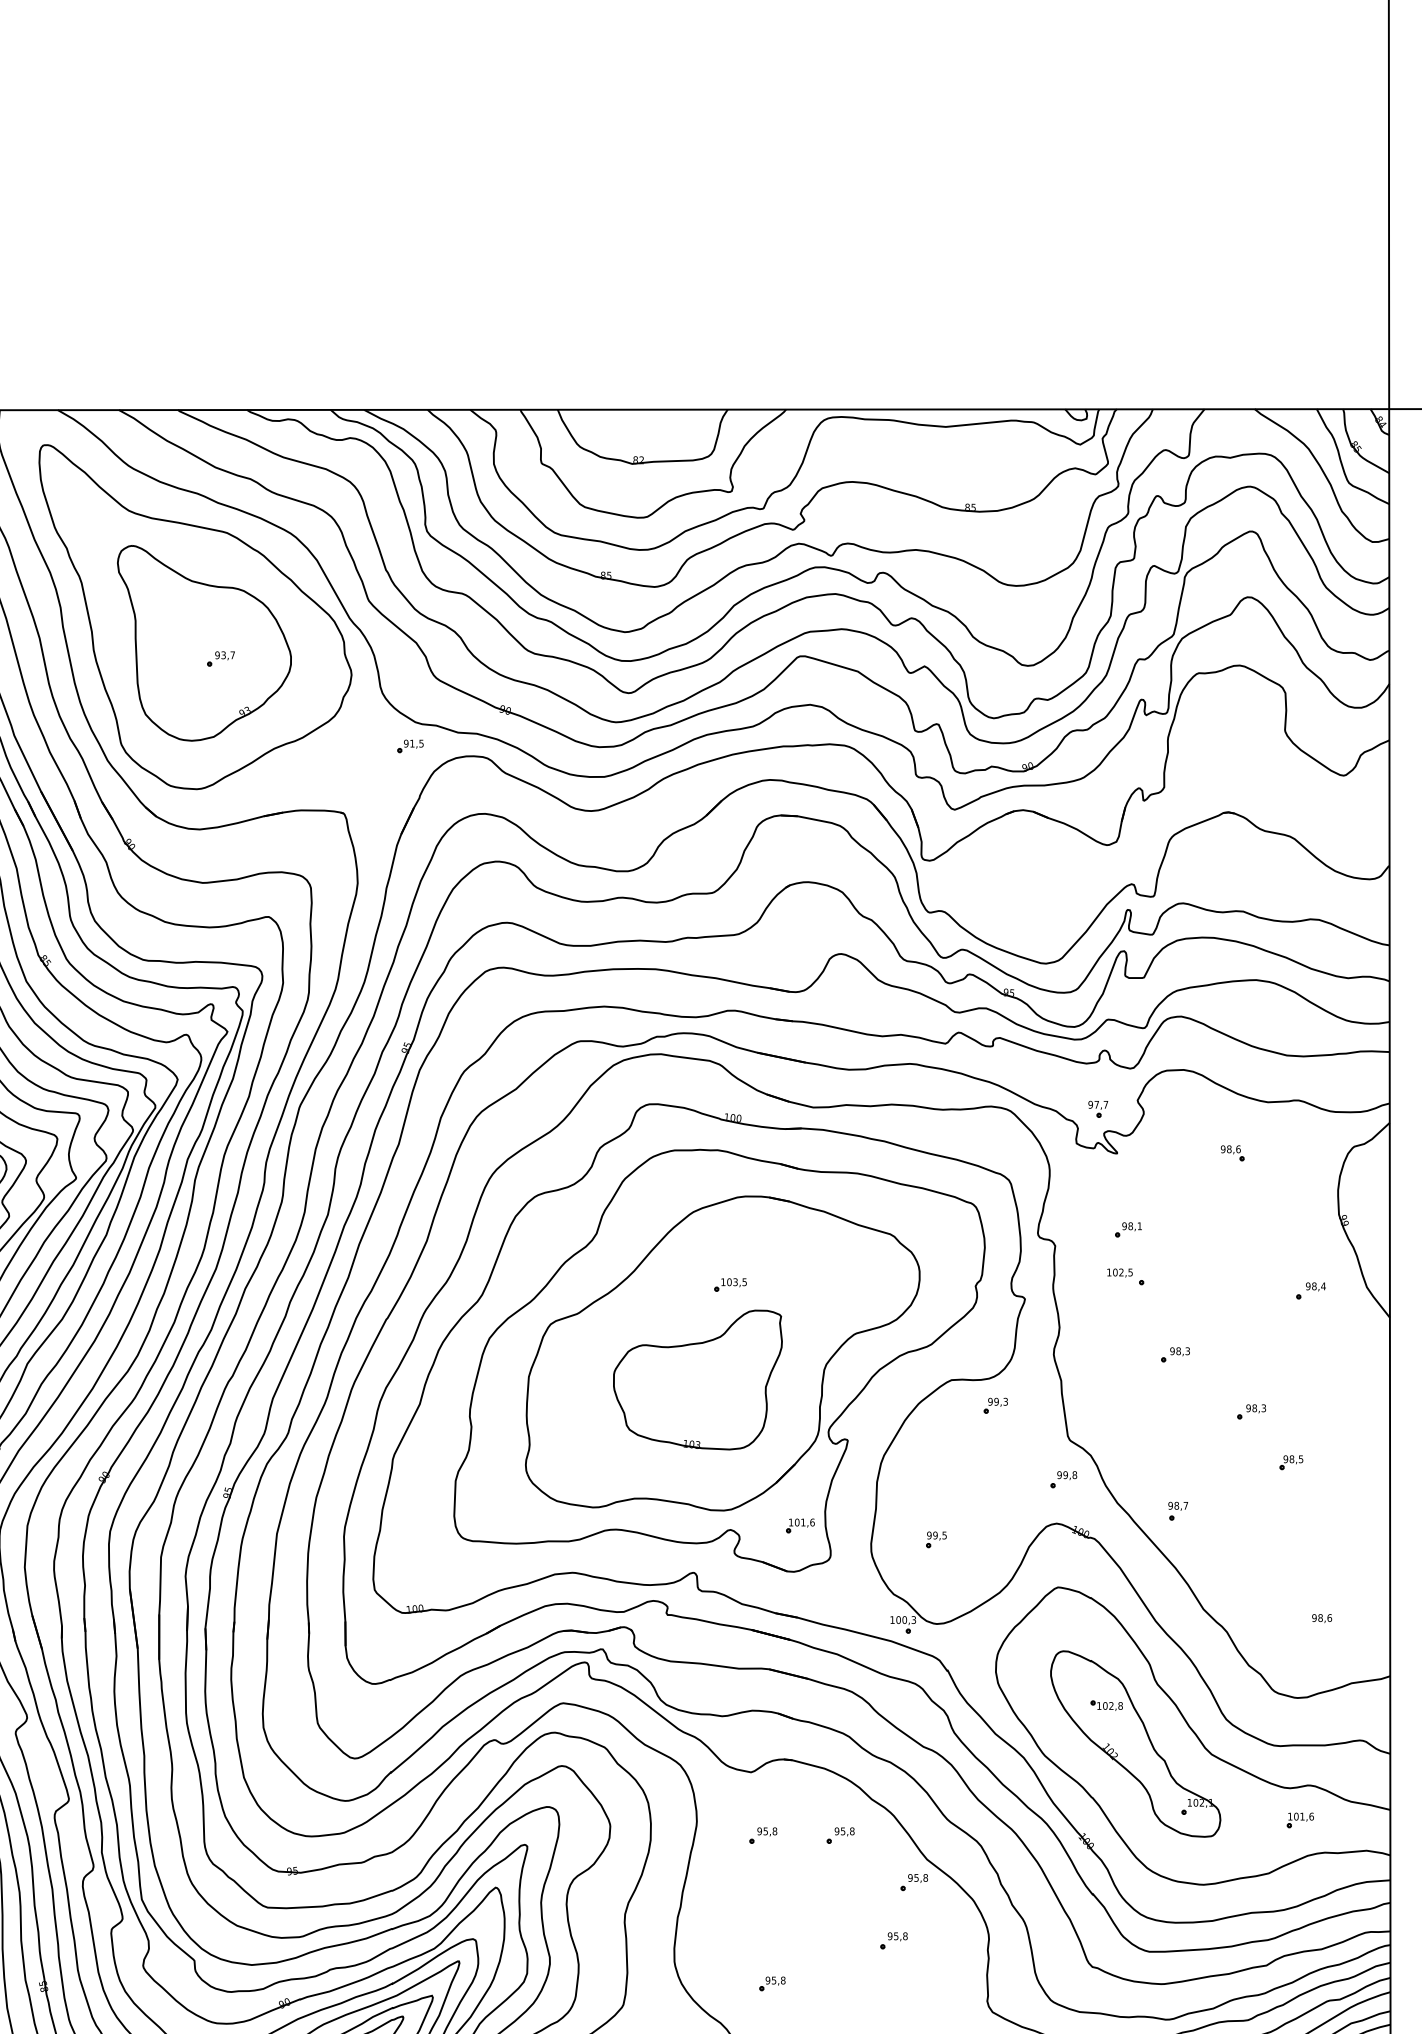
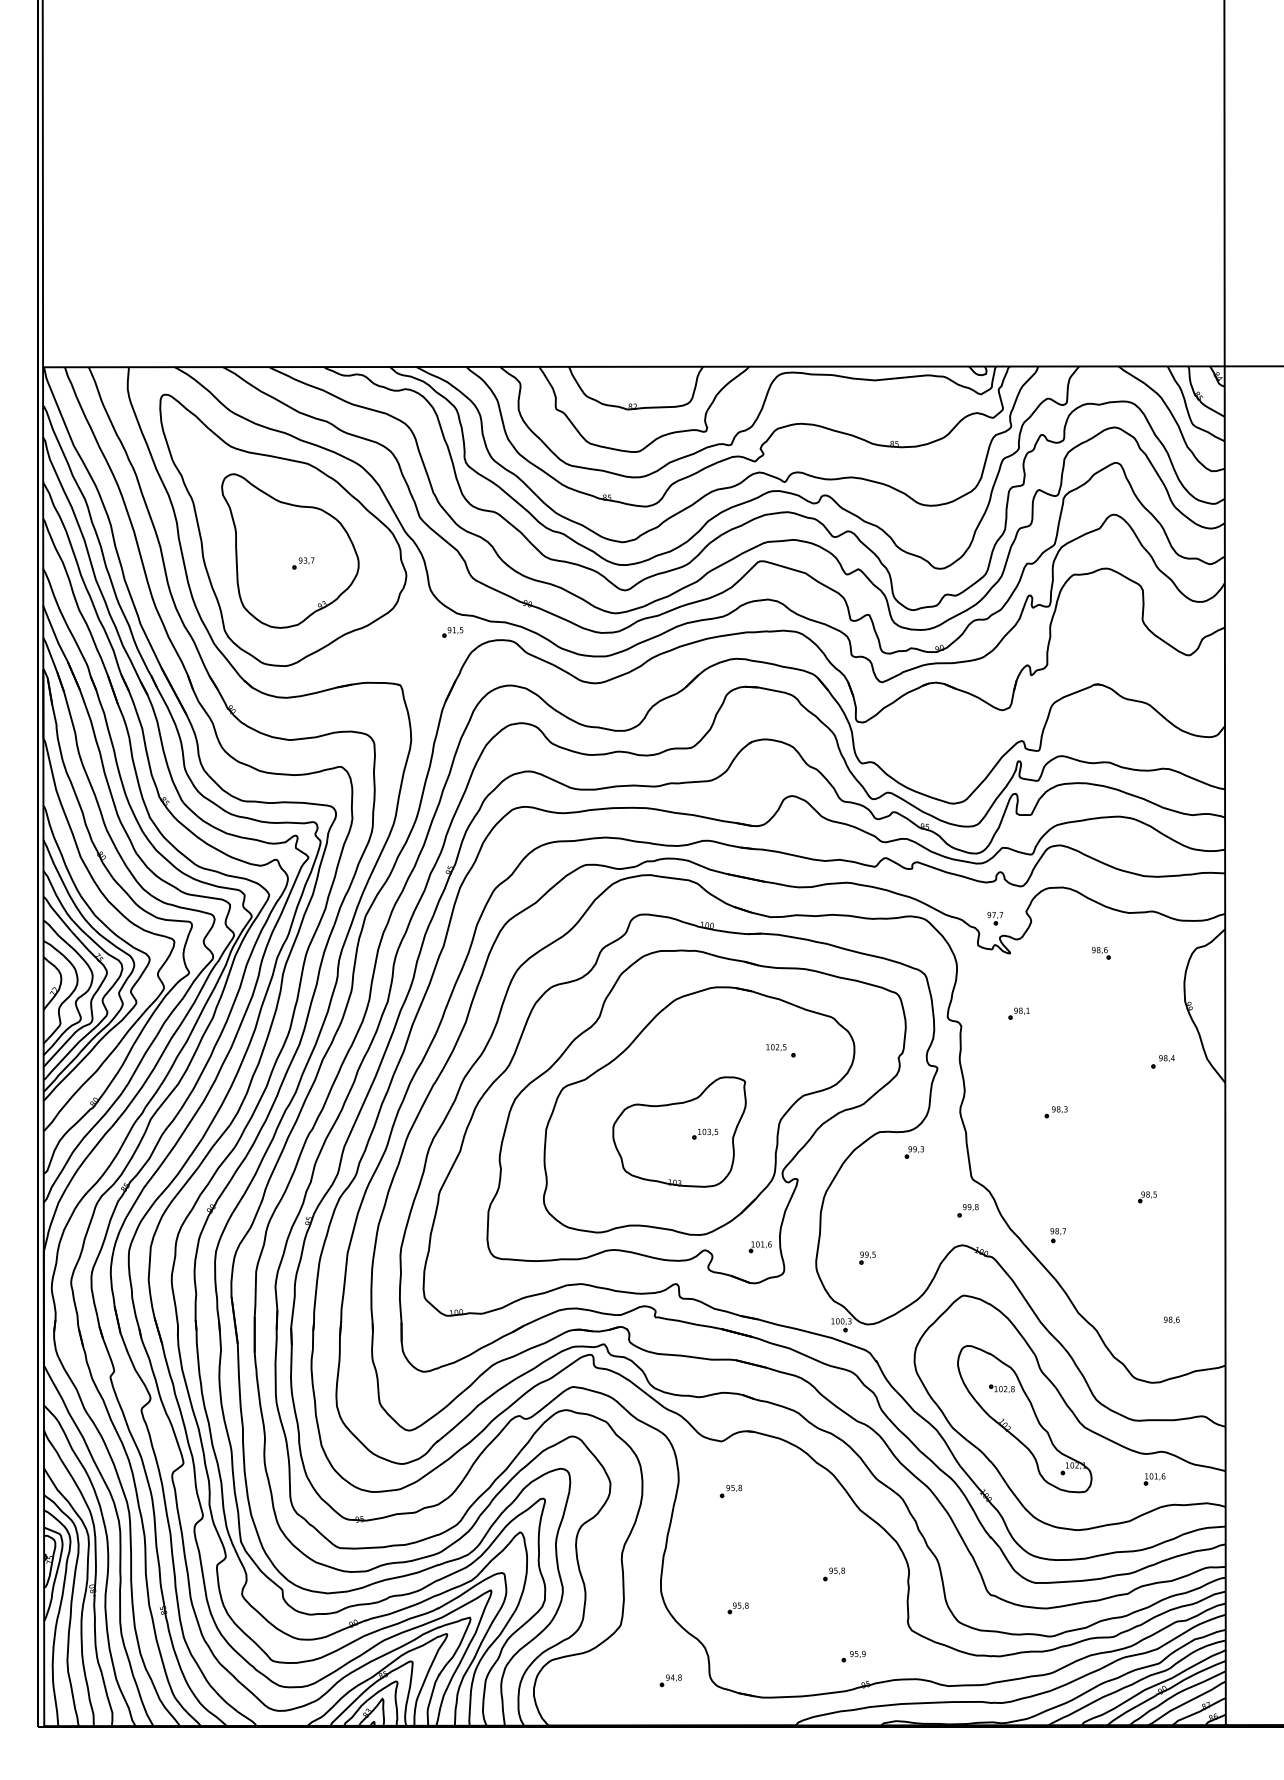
part: (1125, 1276) -> (780, 1050), moved
part: (730, 1284) -> (705, 1133), moved
part: (1250, 1412) -> (1115, 1157), removed
part: (839, 1835) -> (791, 1491), removed
part: (913, 1882) -> (849, 1528), removed

